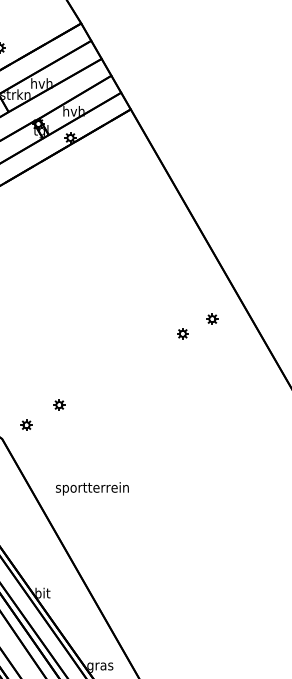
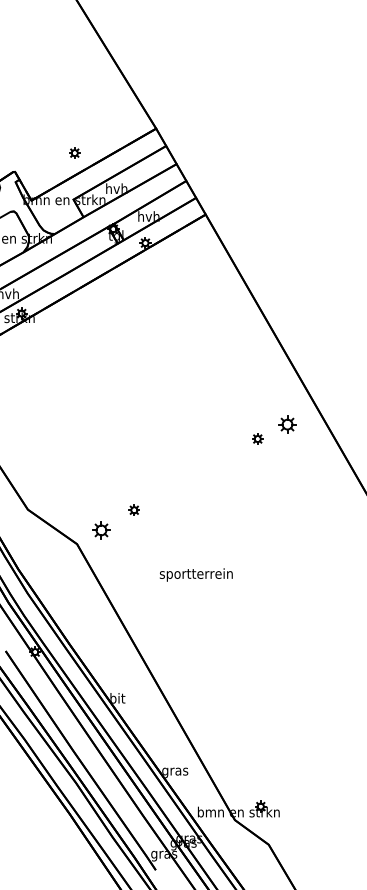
part: (211, 318) -> (286, 423), size x1.6
part: (26, 425) -> (101, 530), size x1.6
text: (91, 488) -> (195, 574), moved

